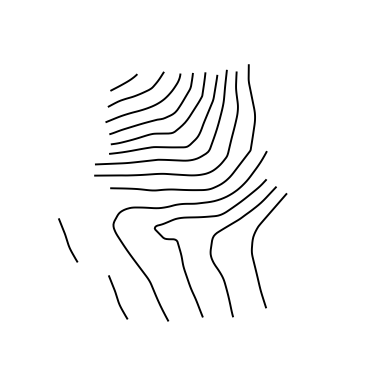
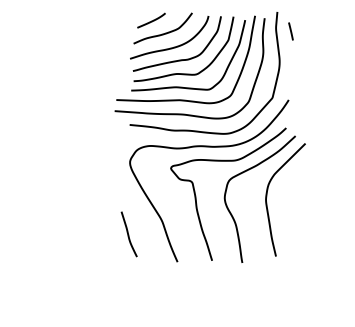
line: (263, 82) -> (290, 31), added
curve: (67, 240) -> (83, 173), removed

